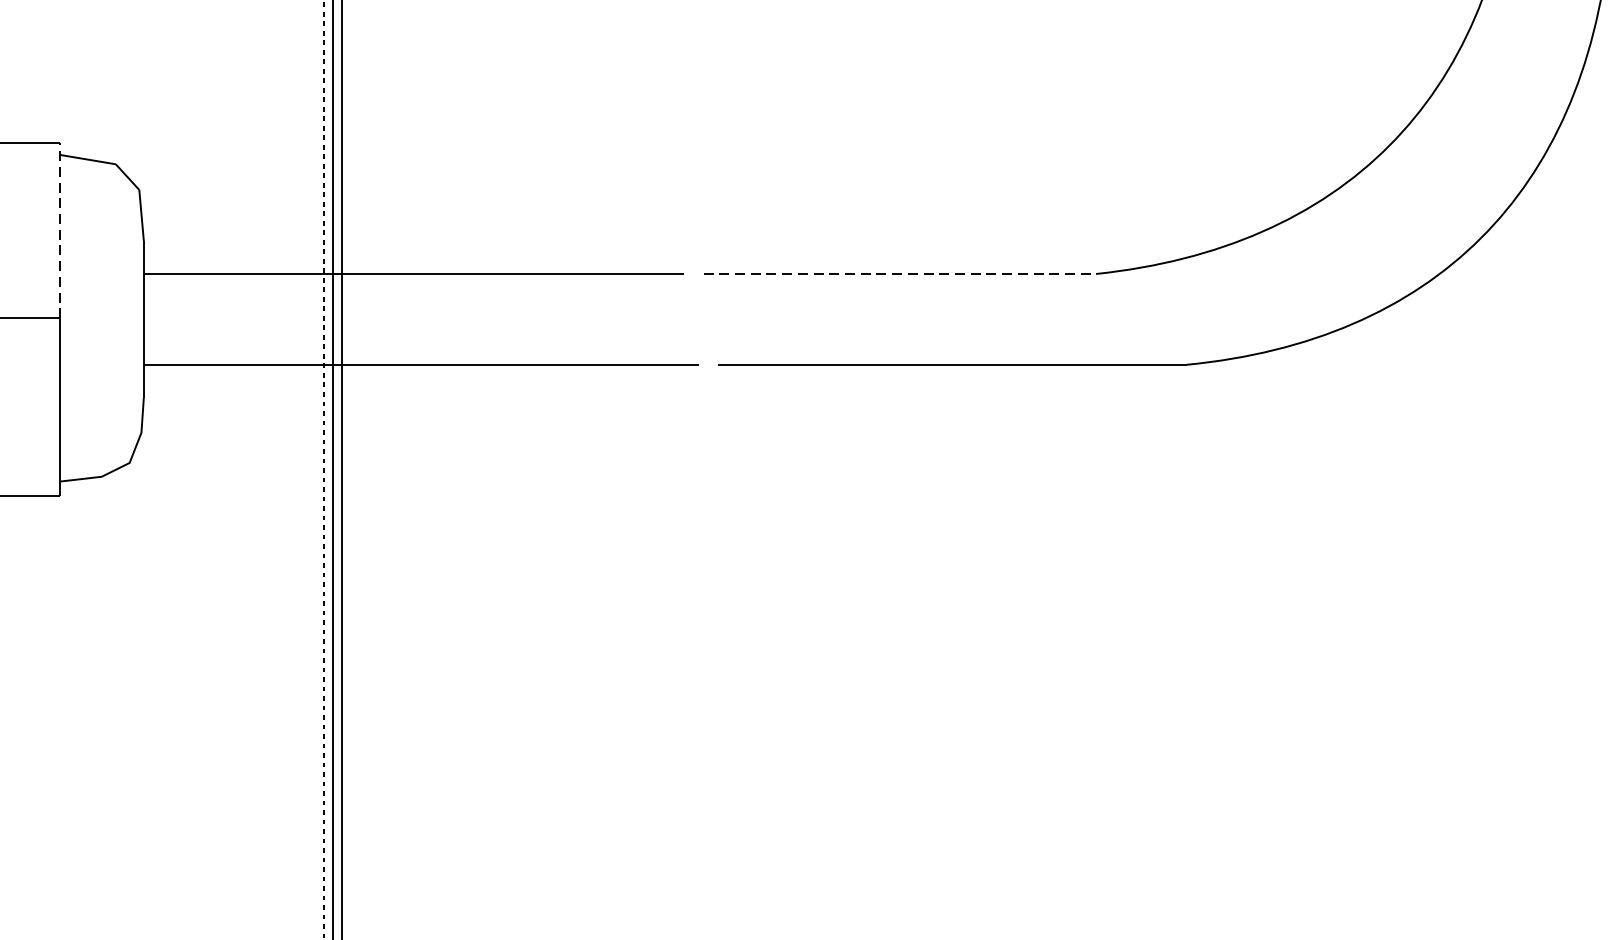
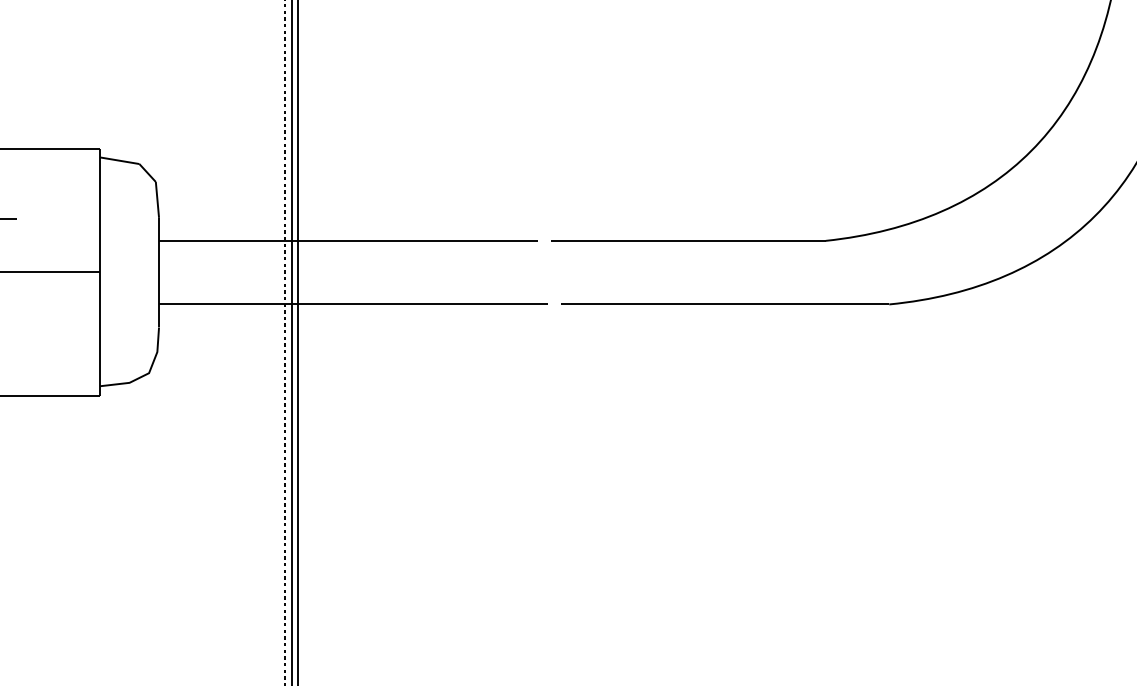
line: (60, 230) -> (100, 210), dashed -> solid
line: (899, 273) -> (688, 240), dashed -> solid

